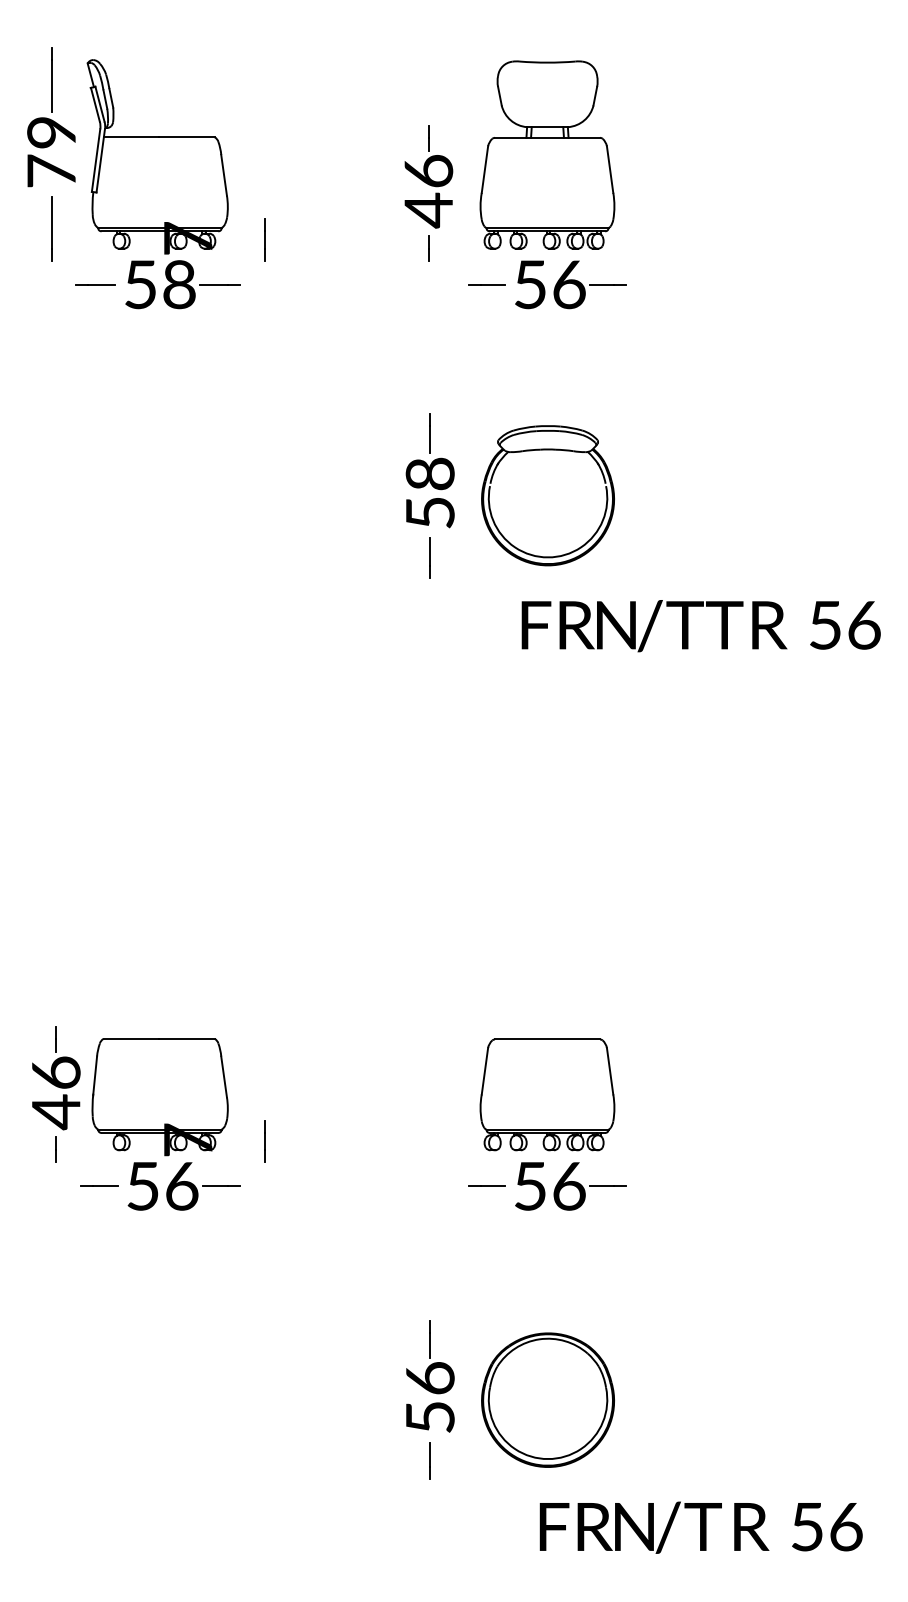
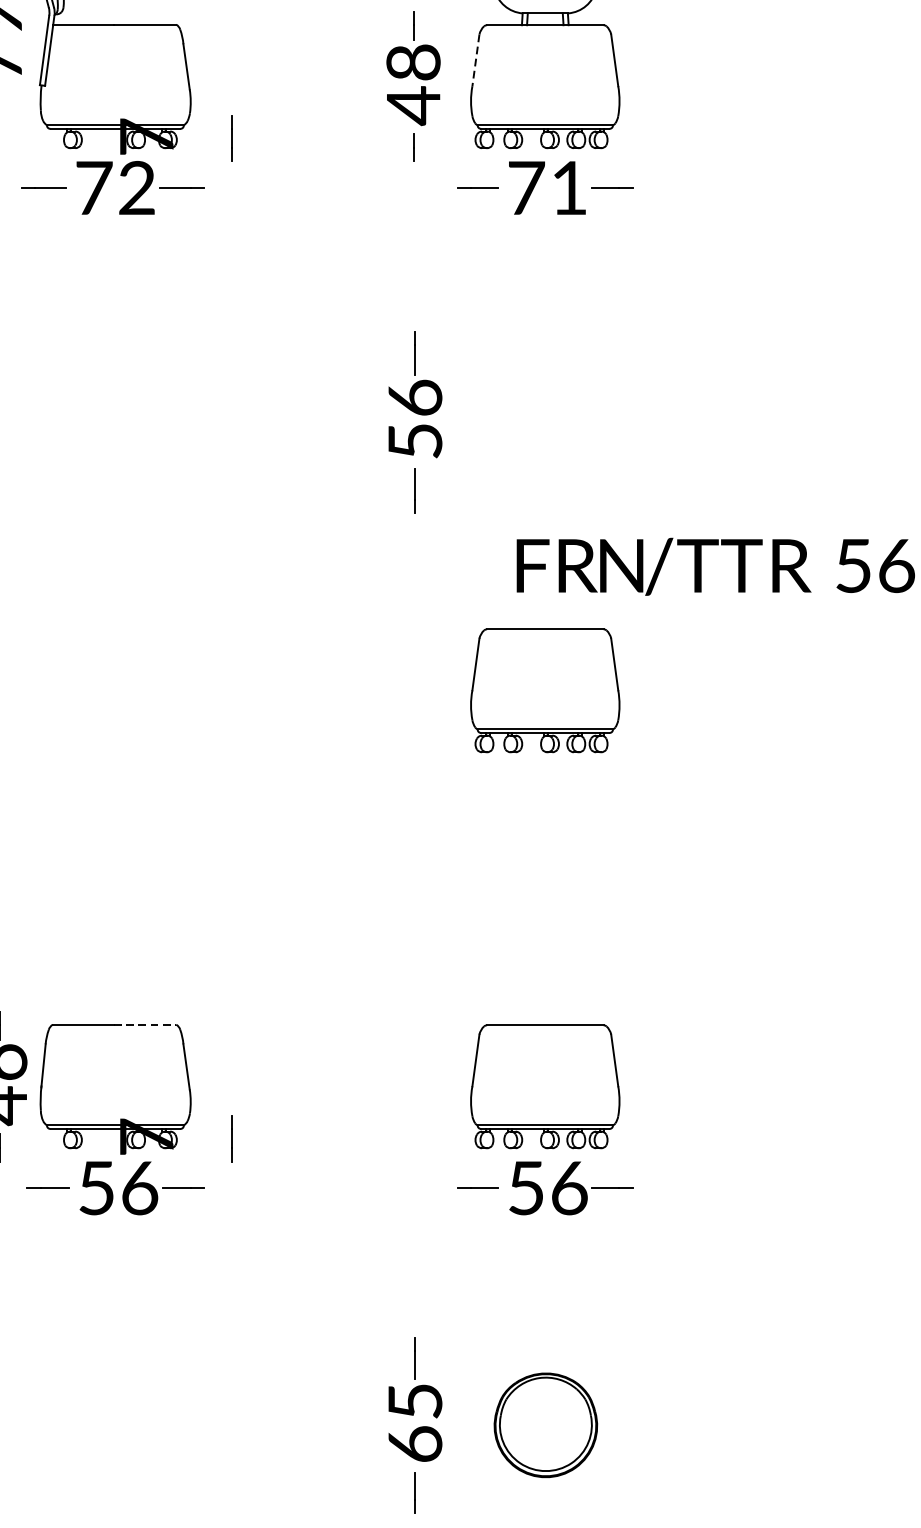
line: (484, 169) -> (475, 60), solid -> dashed
text: (428, 171) -> (413, 62), 46 -> 48
text: (160, 284) -> (116, 187), 58 -> 72
text: (549, 284) -> (547, 187), 56 -> 71
text: (429, 473) -> (414, 397), 58 -> 56
part: (547, 495) -> (545, 421), removed
part: (547, 737) -> (545, 690), added
line: (187, 1038) -> (145, 1024), solid -> dashed
text: (430, 1397) -> (415, 1422), 56 -> 65
part: (547, 1399) -> (545, 1424), size x0.7

